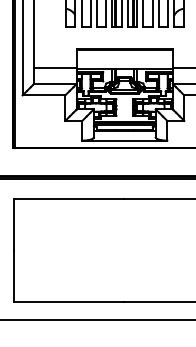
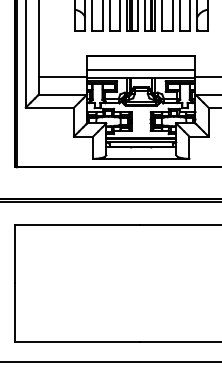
line: (124, 61) -> (141, 69), added

